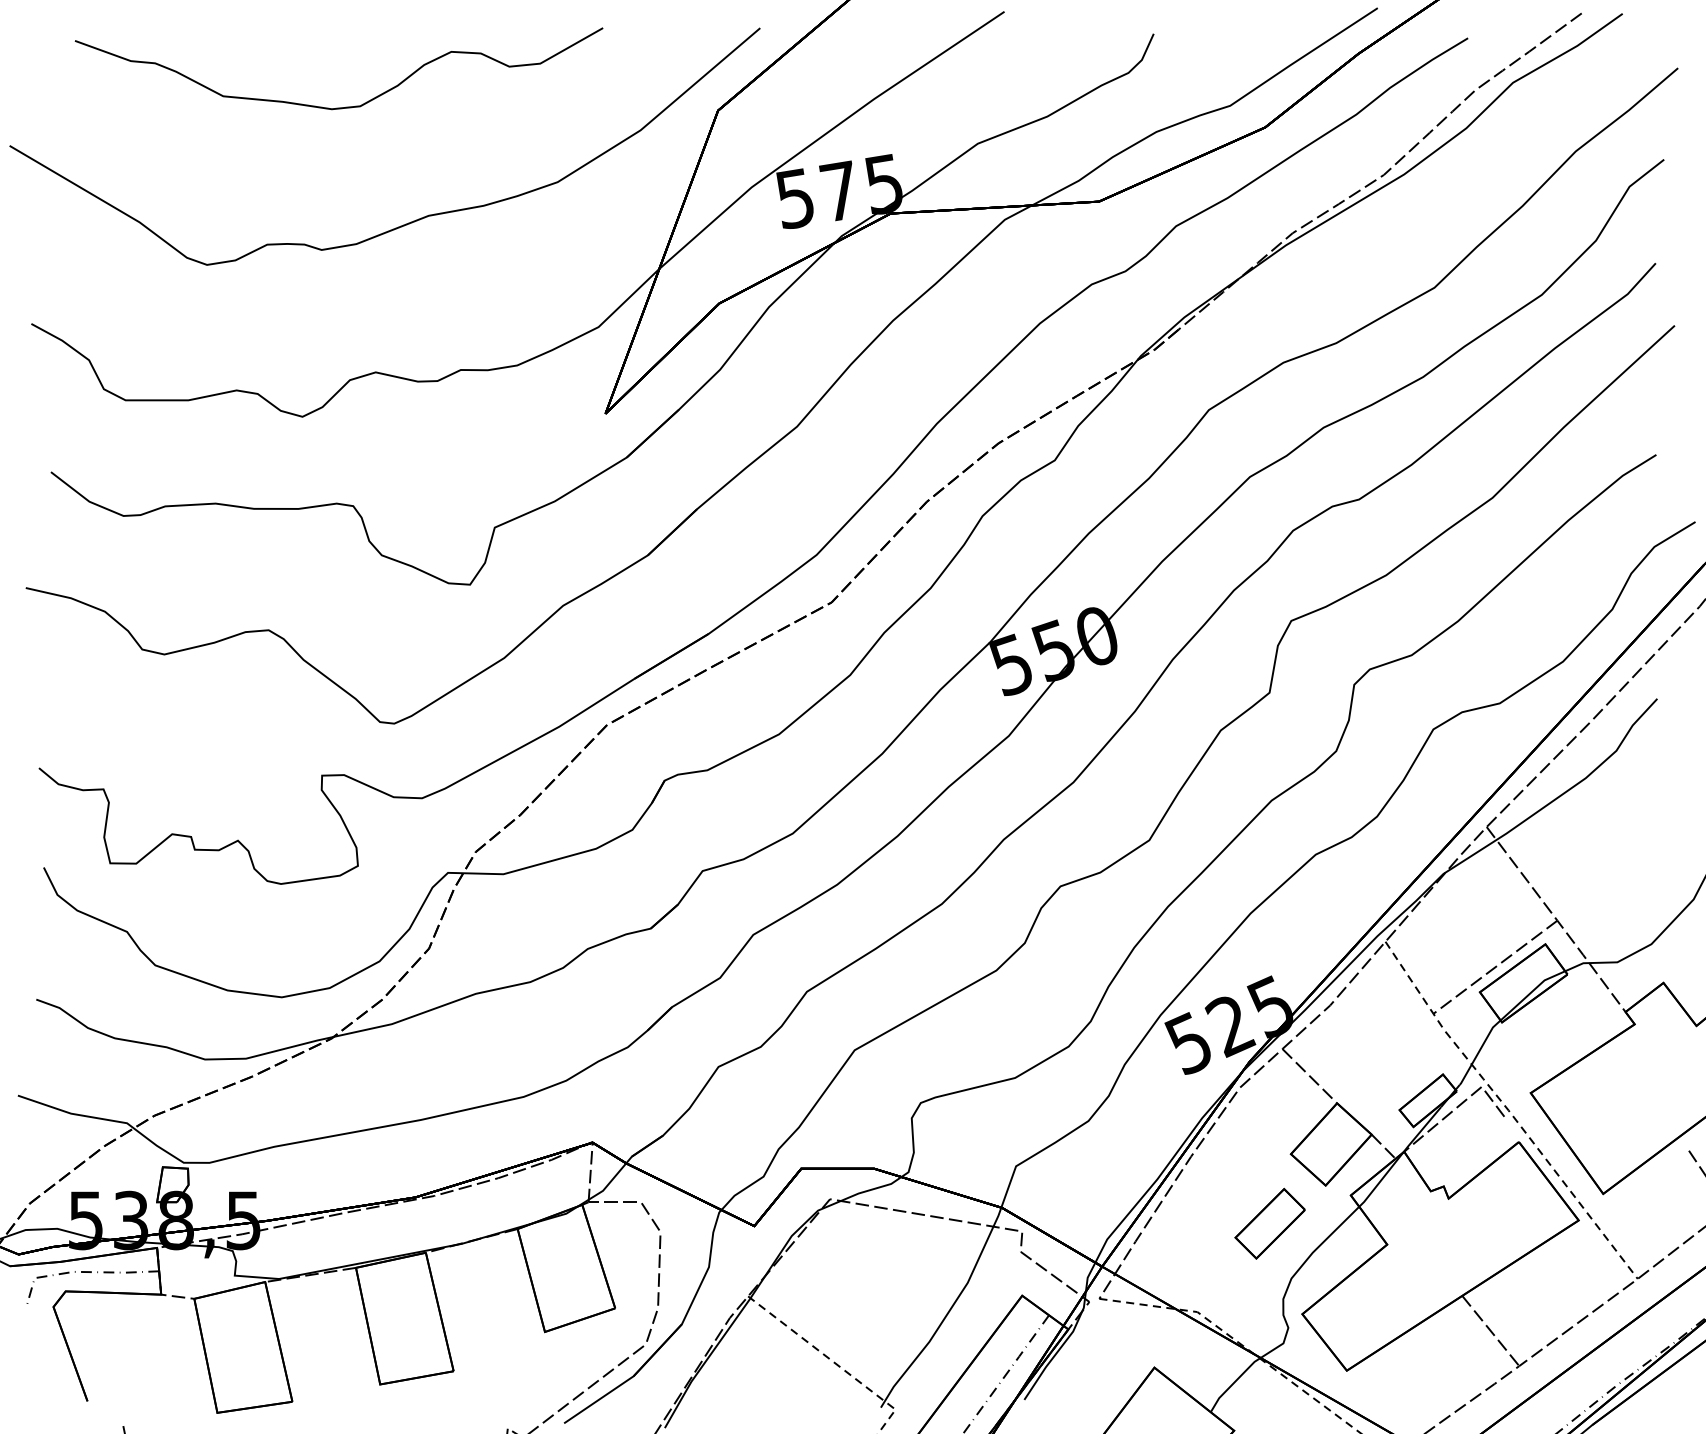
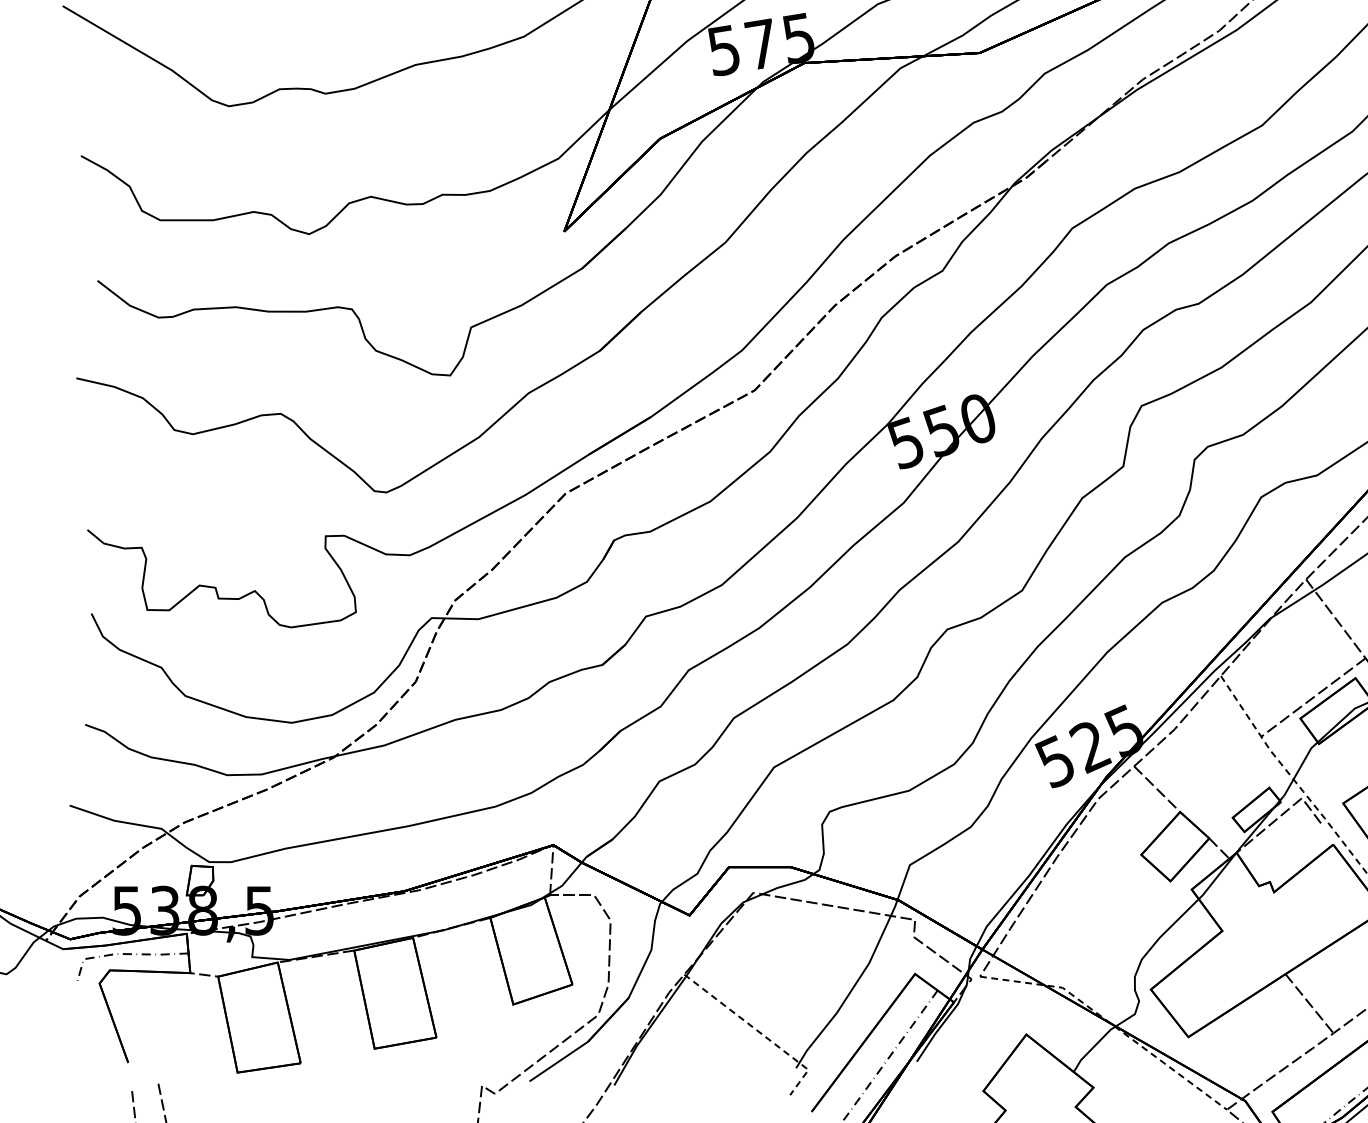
part: (1269, 1223) -> (1123, 913), removed

